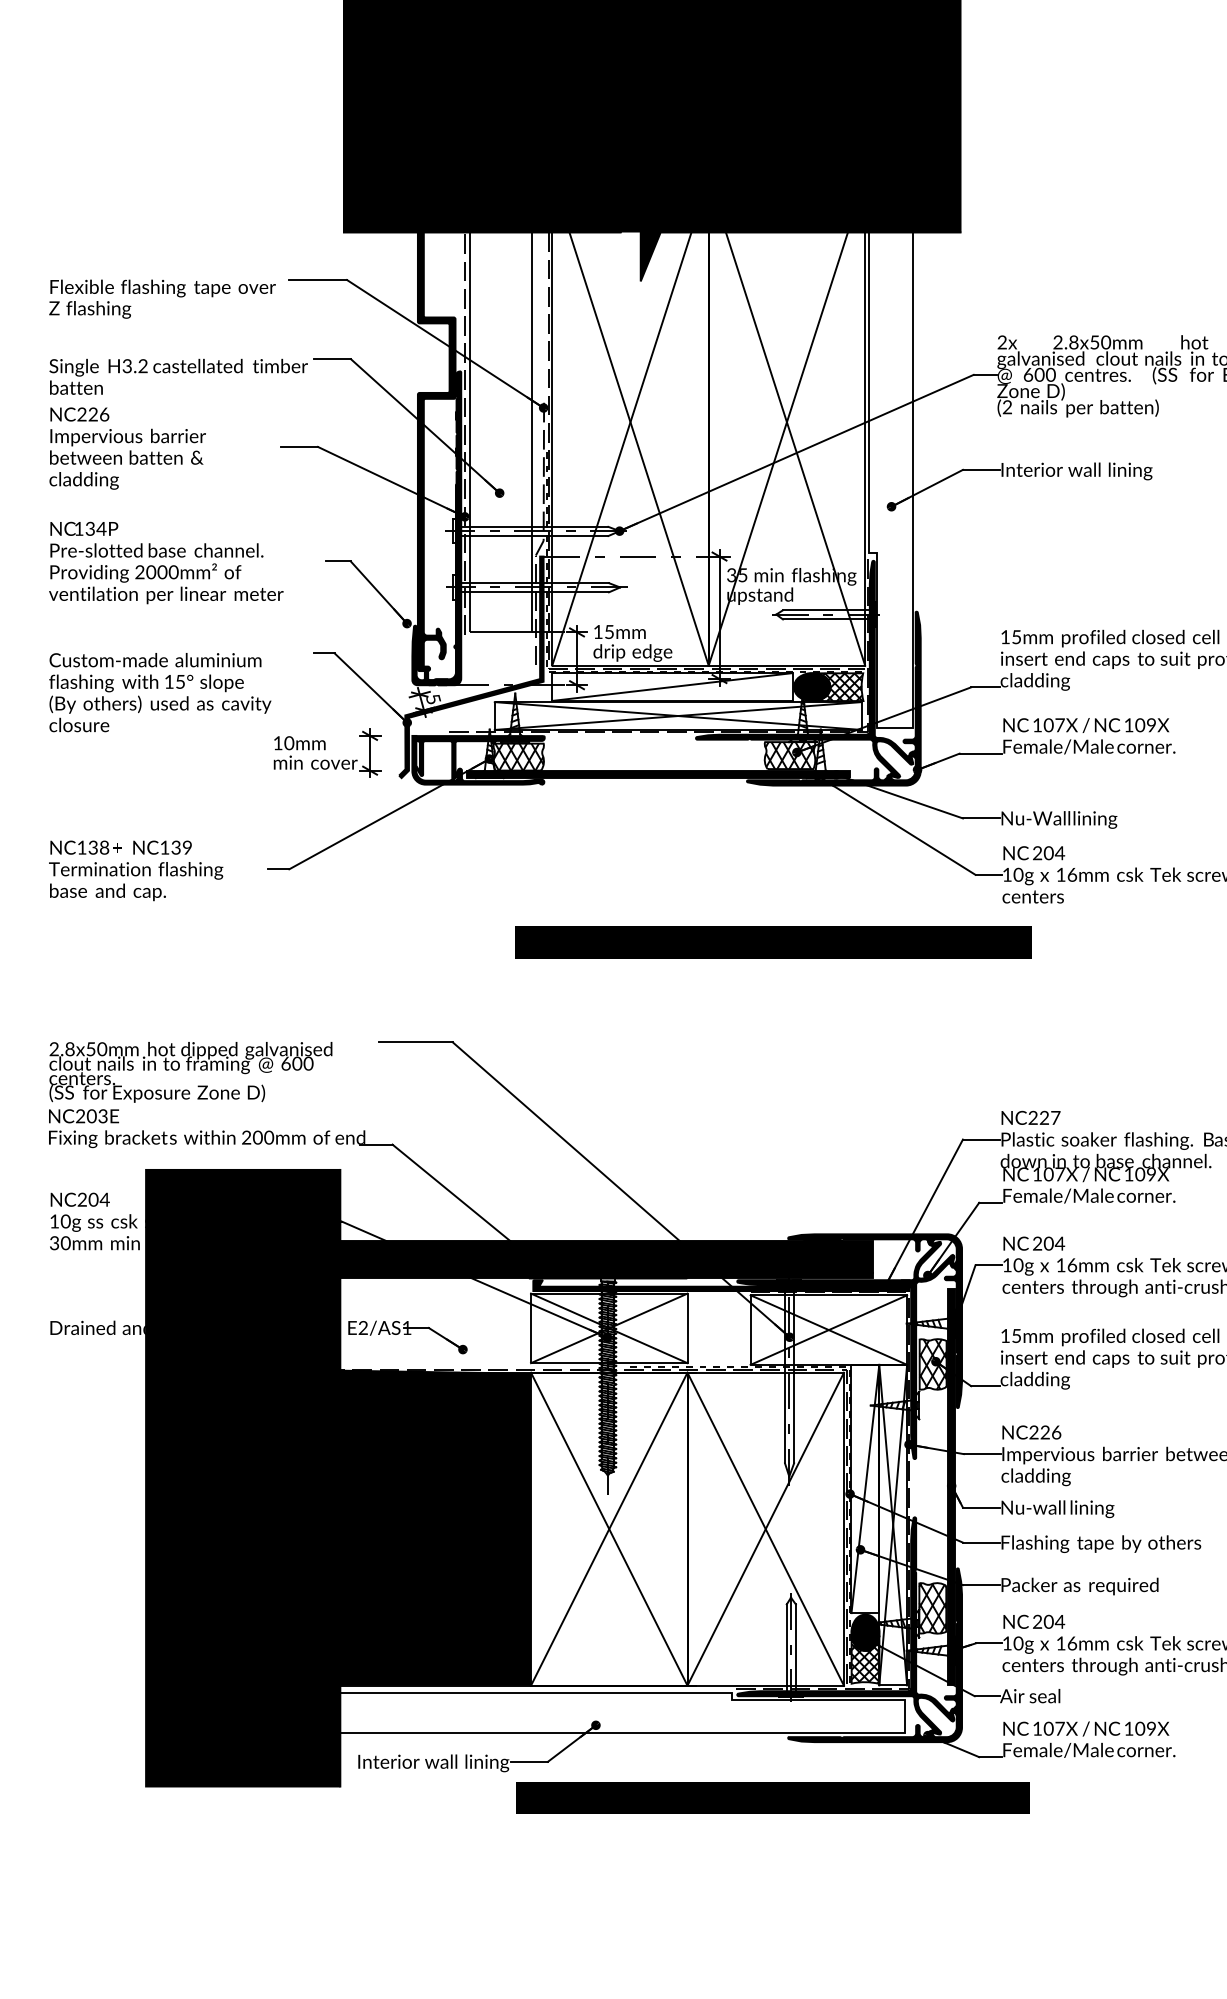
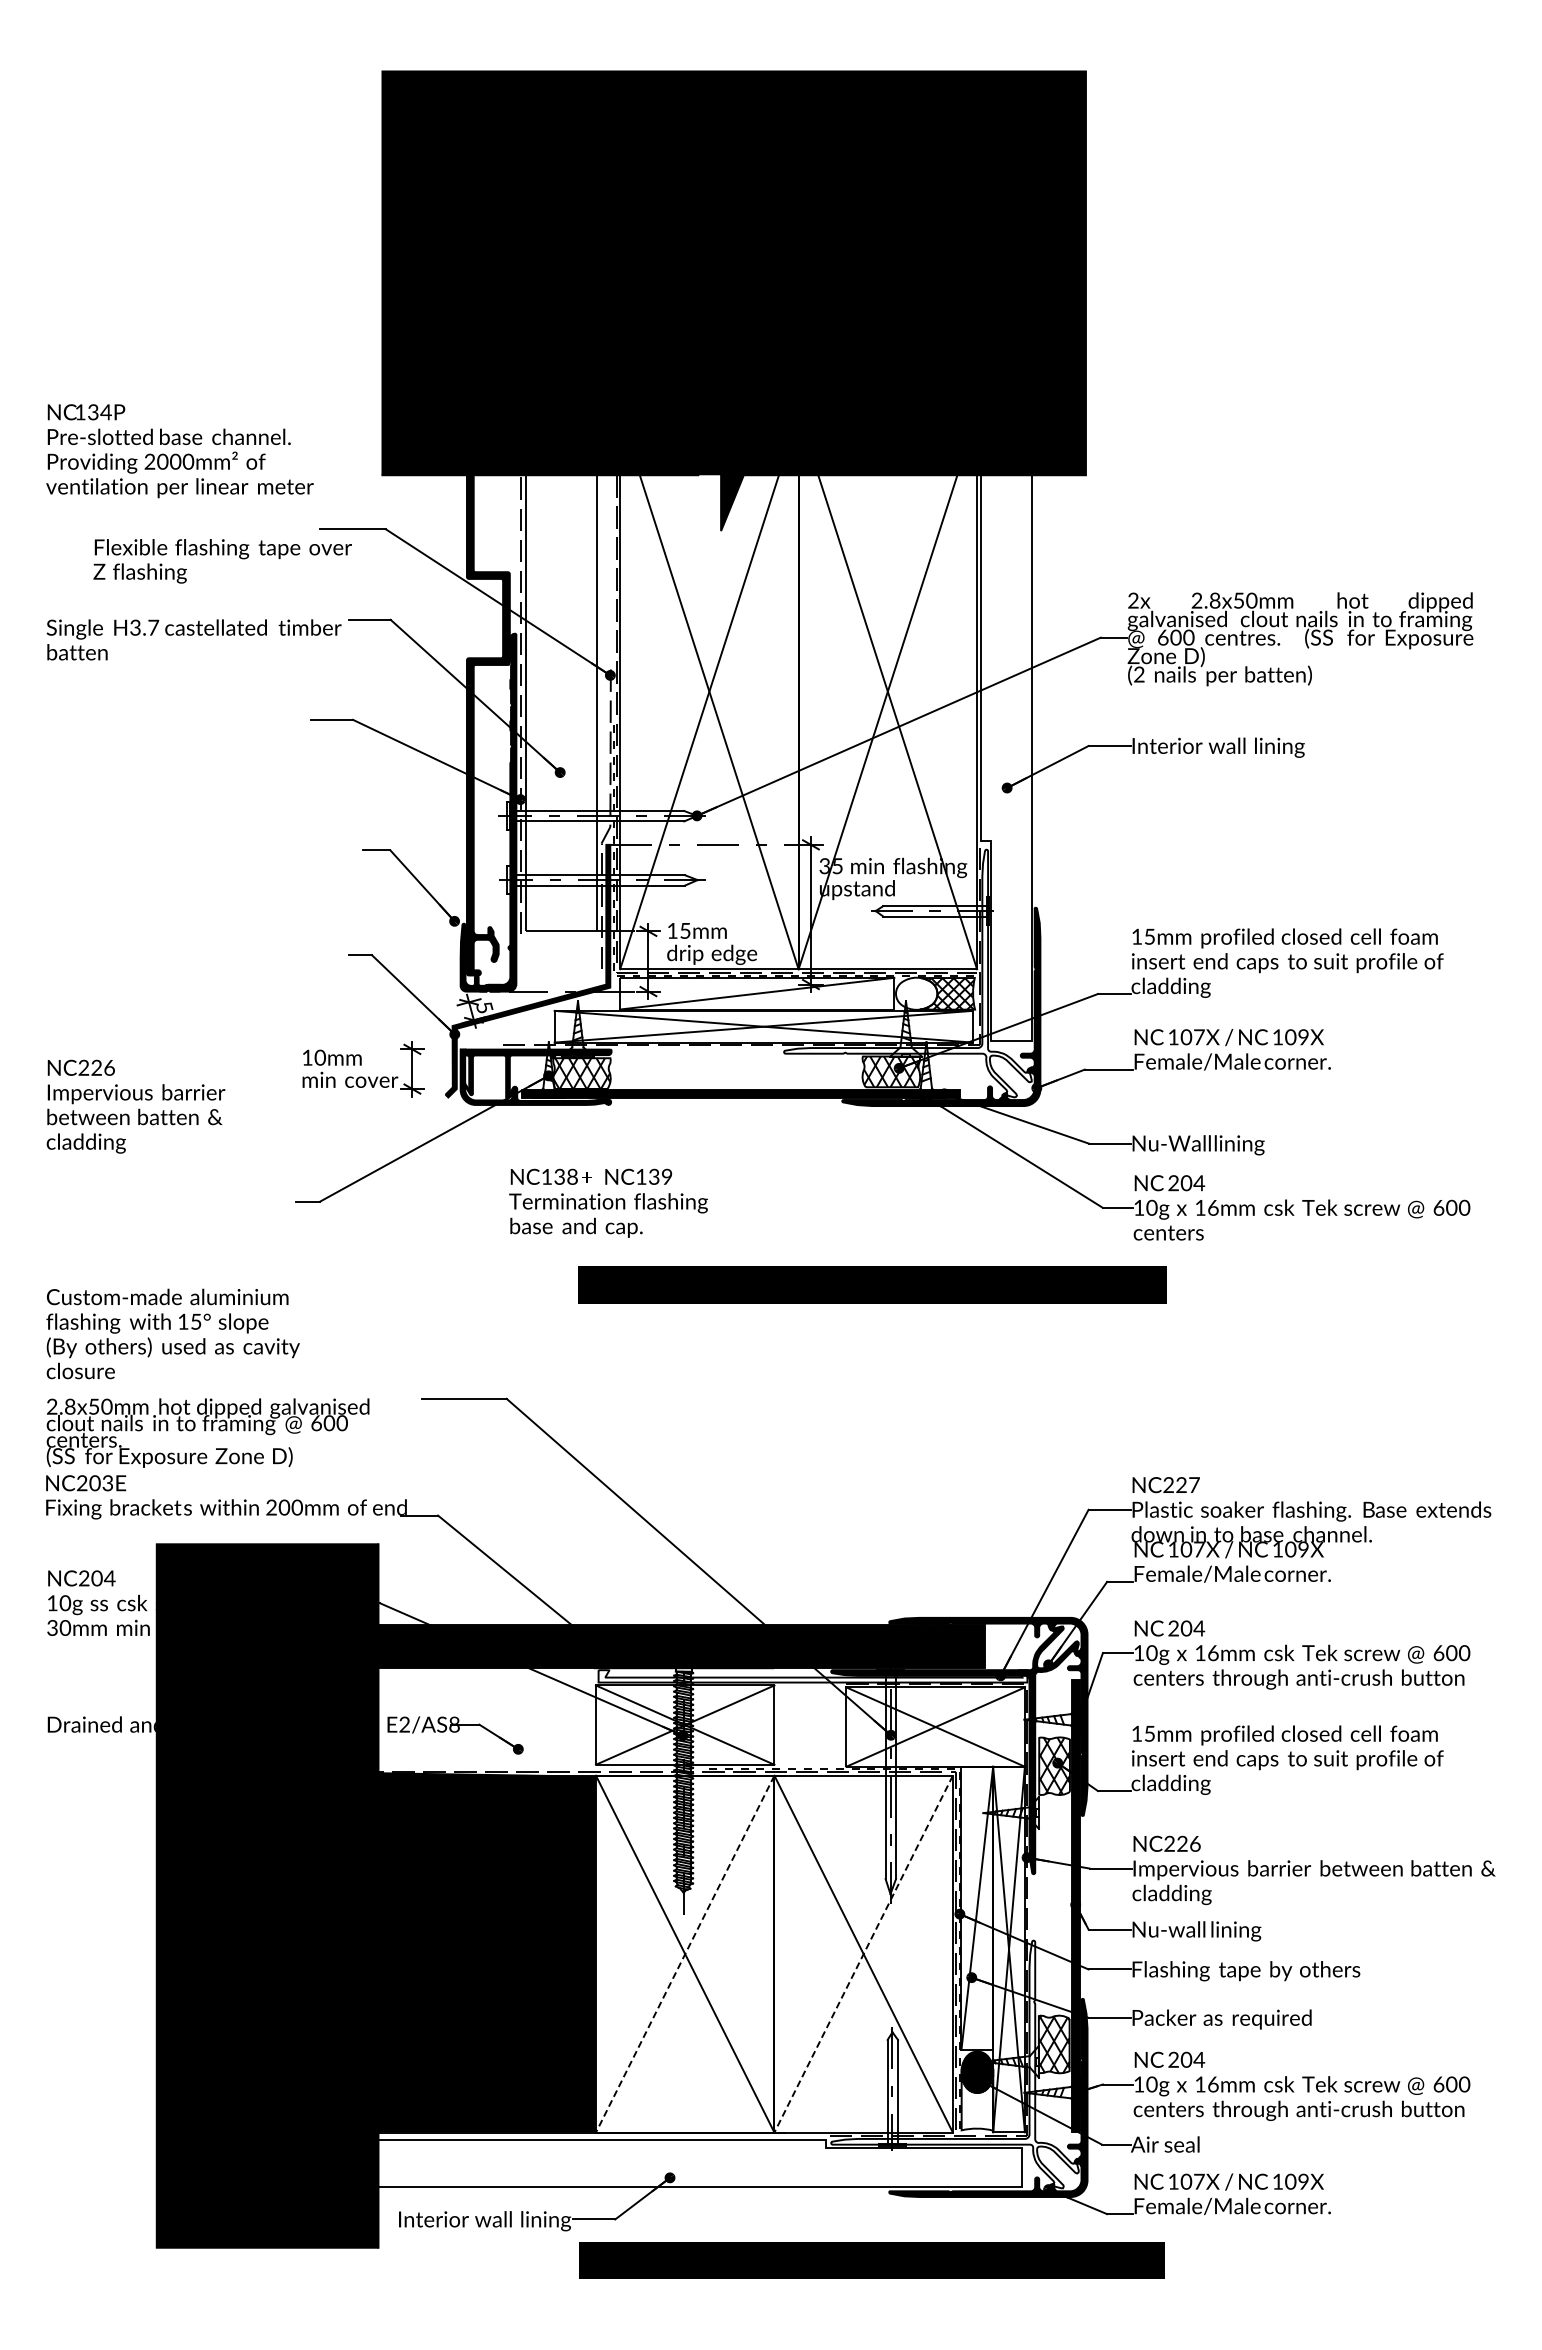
text: (162, 299) -> (222, 561), moved
text: (143, 365) -> (153, 627), H3.2 -> H3.7
text: (127, 448) -> (135, 1106), moved
text: (165, 563) -> (179, 451), moved
fill: (804, 669) -> (907, 973), removed
fill: (812, 686) -> (916, 993), removed
text: (159, 692) -> (172, 1333), moved
text: (136, 870) -> (608, 1202), moved
fill: (720, 1285) -> (812, 1676), removed
text: (406, 1327) -> (454, 1724), E2/AS1 -> E2/AS8
line: (609, 1529) -> (685, 1954), solid -> dashed
line: (765, 1529) -> (863, 1954), solid -> dashed
fill: (845, 1625) -> (954, 2064), removed
hatch: (865, 1661) -> (977, 2104), removed

